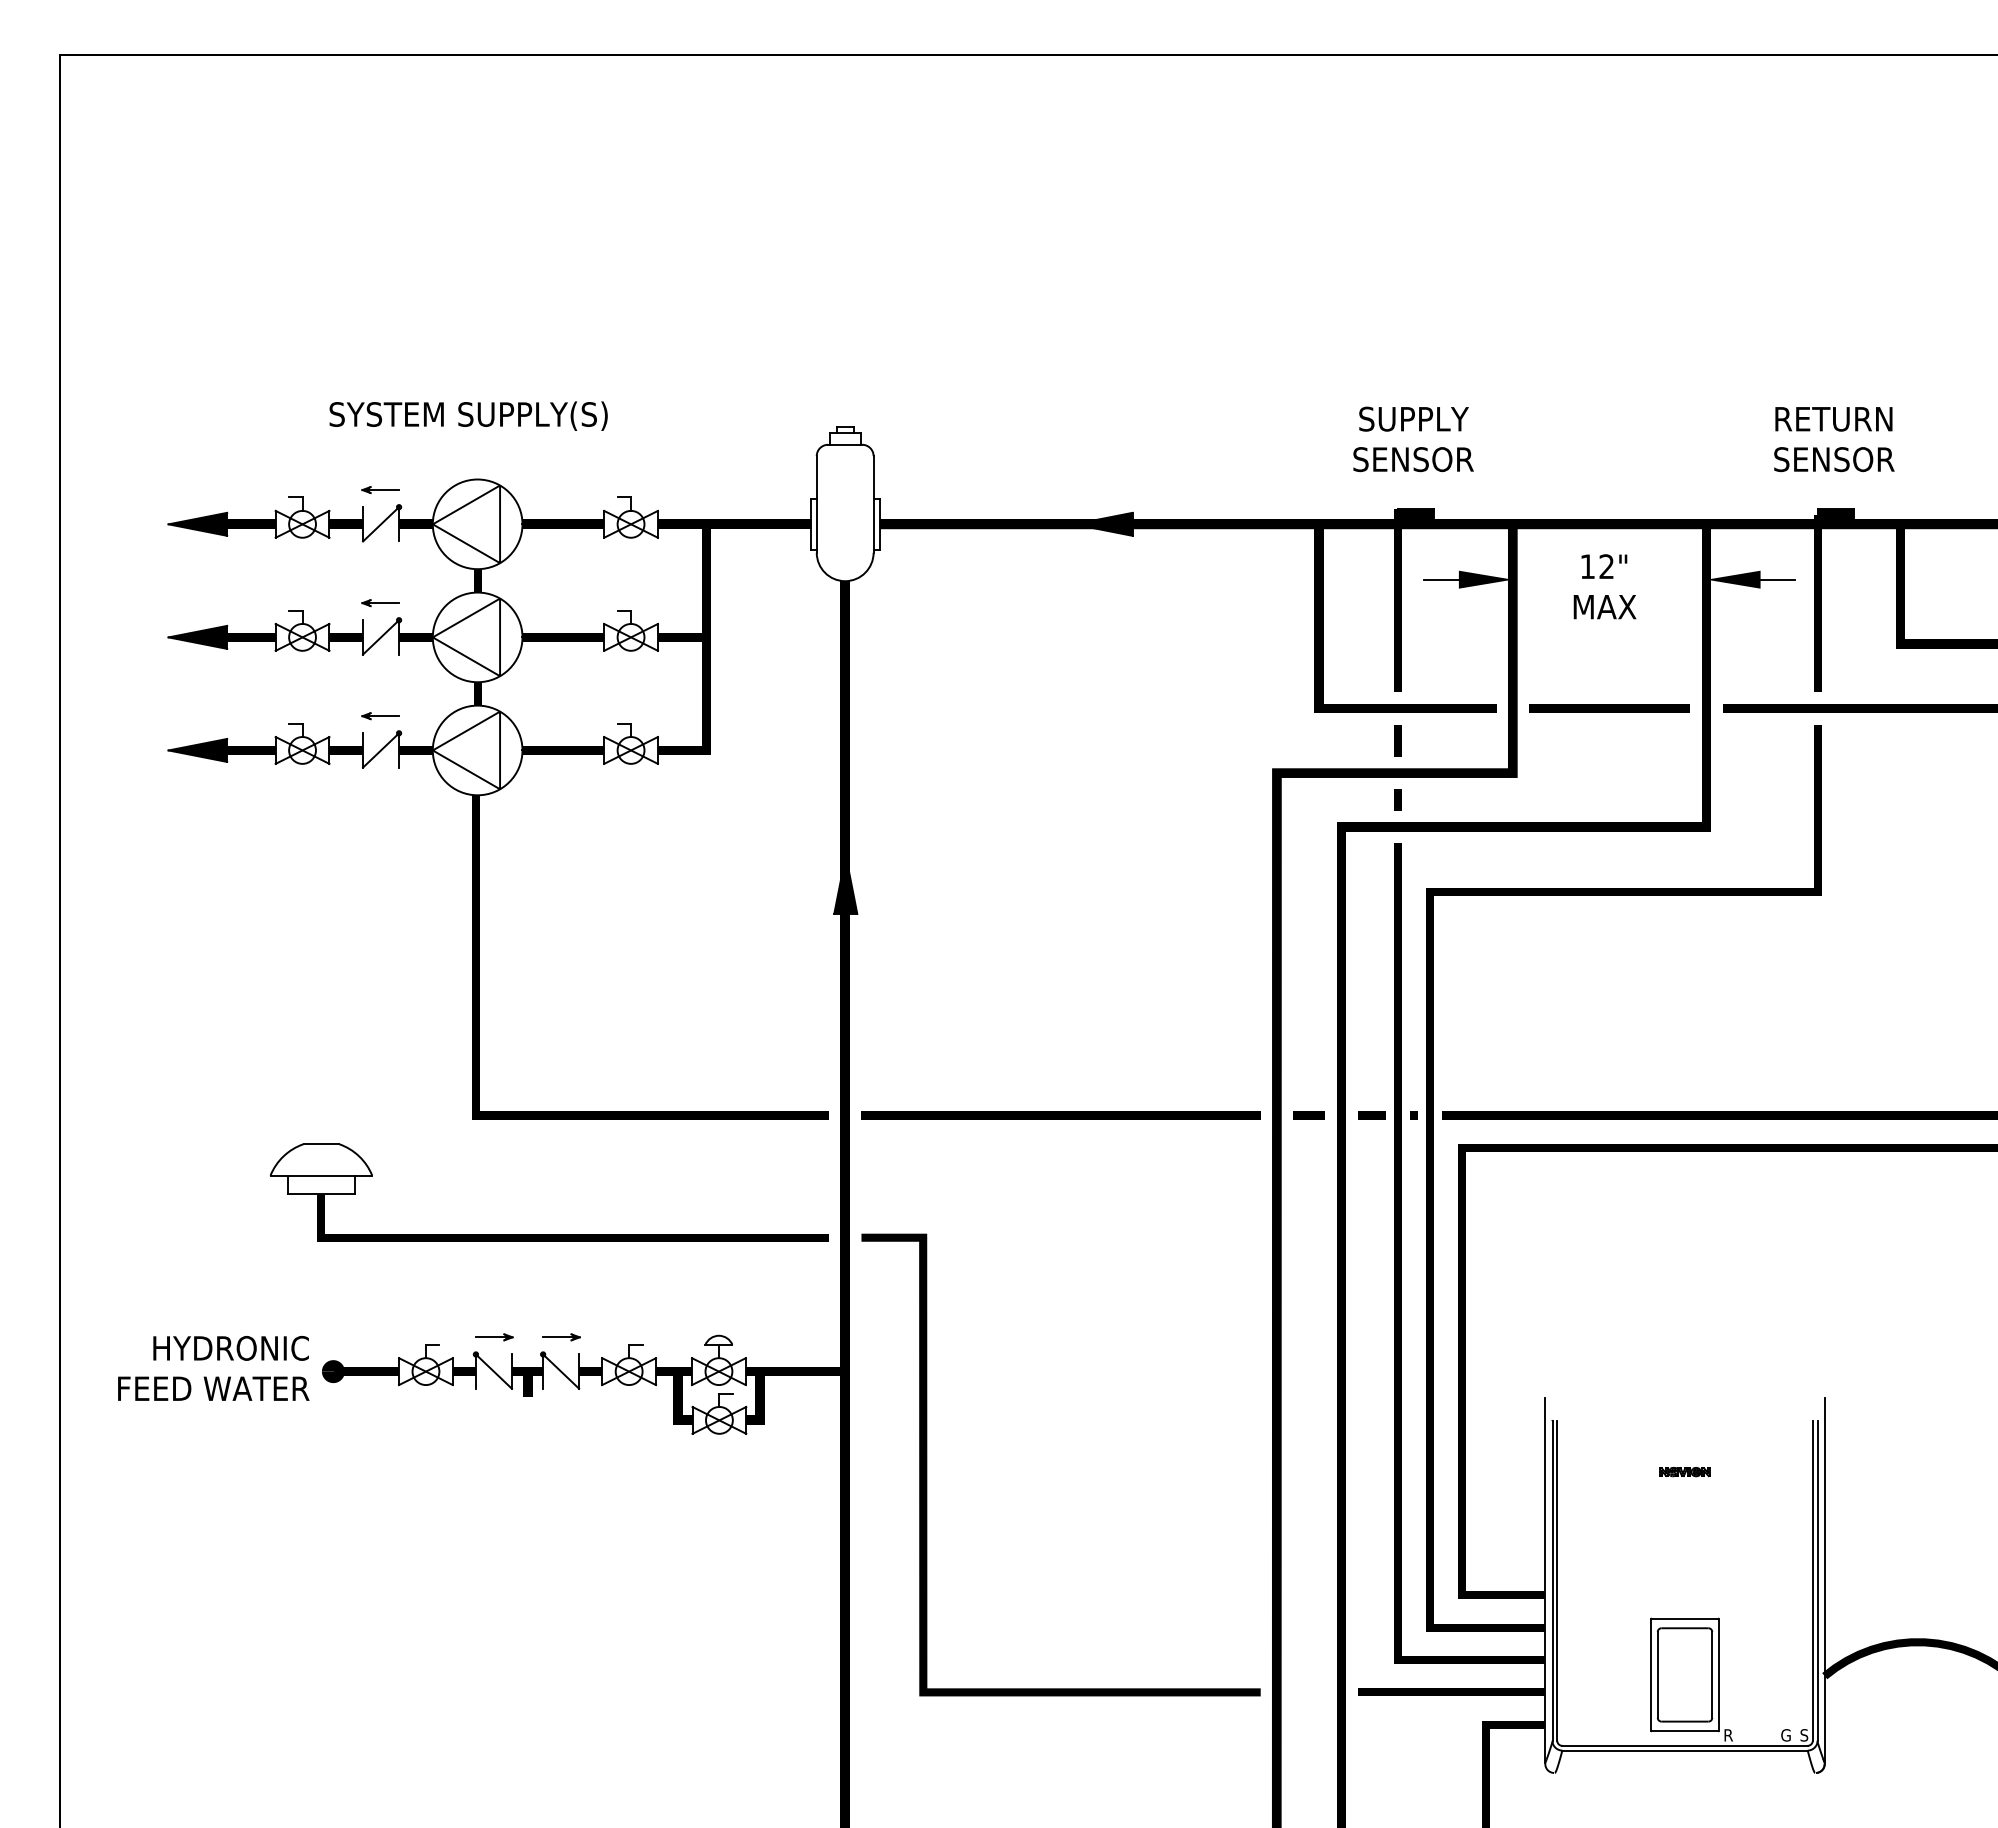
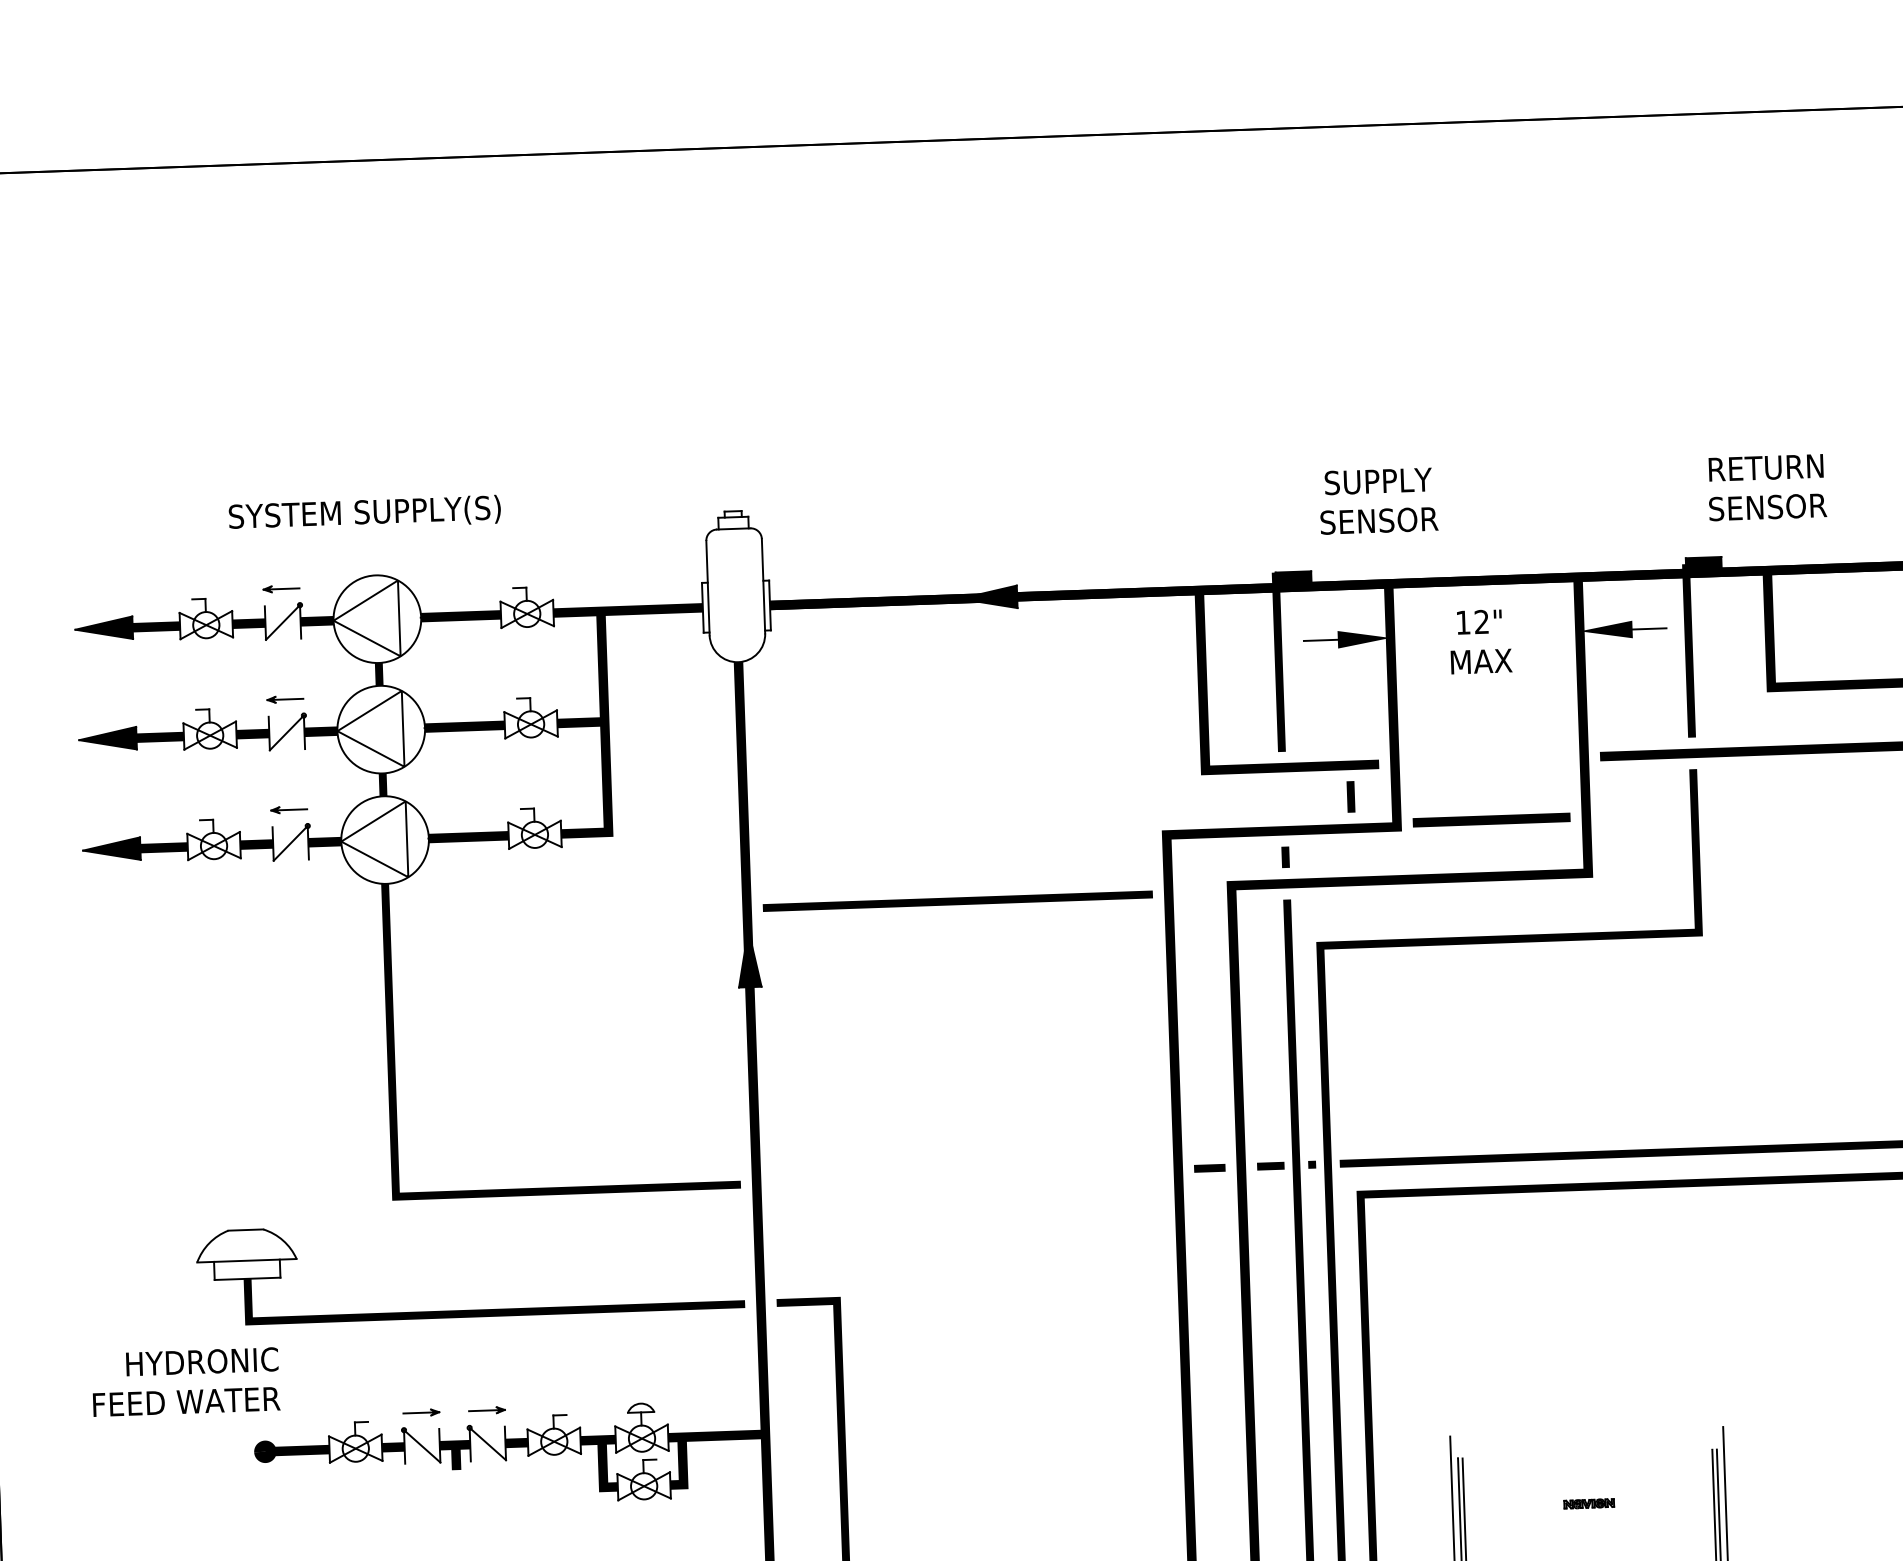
text: (1413, 439) -> (1378, 501), moved
text: (1834, 439) -> (1767, 487), moved
line: (1609, 708) -> (1491, 820), moved
line: (1397, 740) -> (1350, 796), moved
line: (1060, 1115) -> (957, 901), moved
text: (213, 1368) -> (185, 1382), moved

